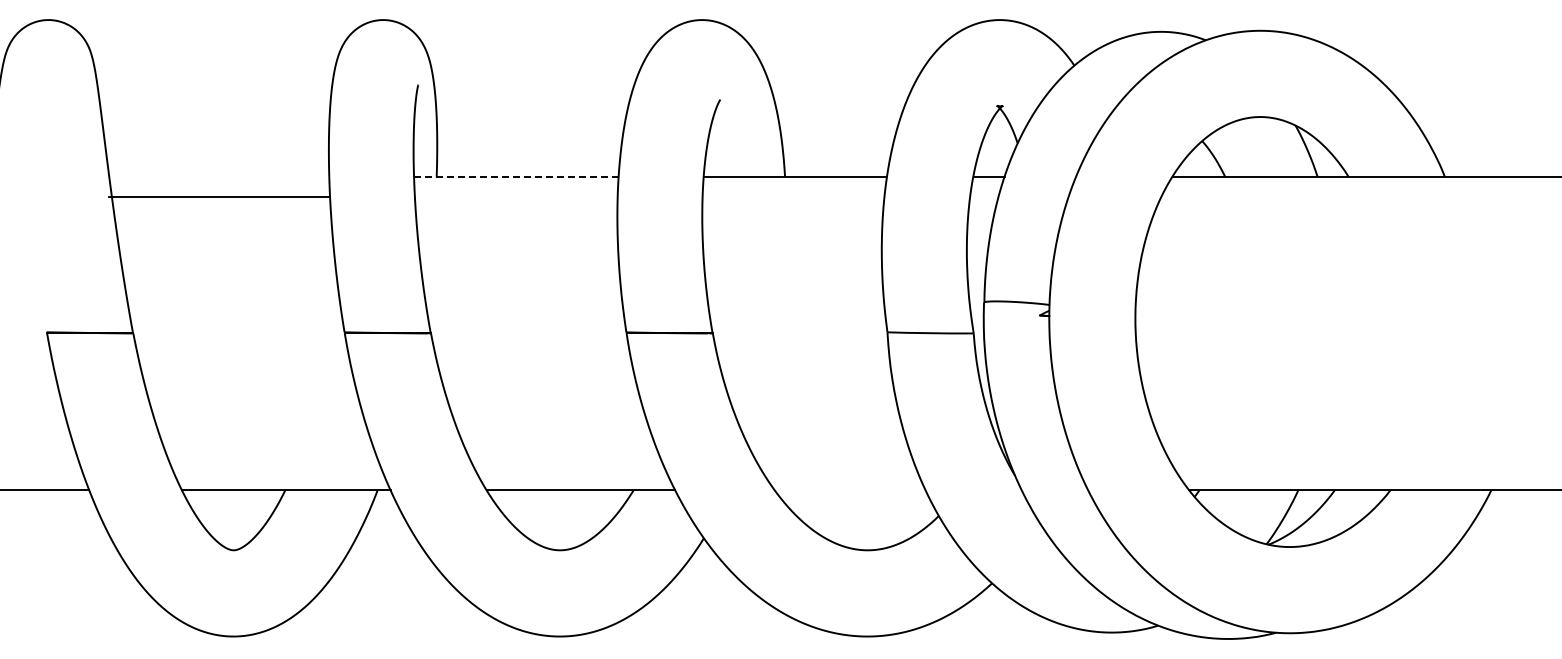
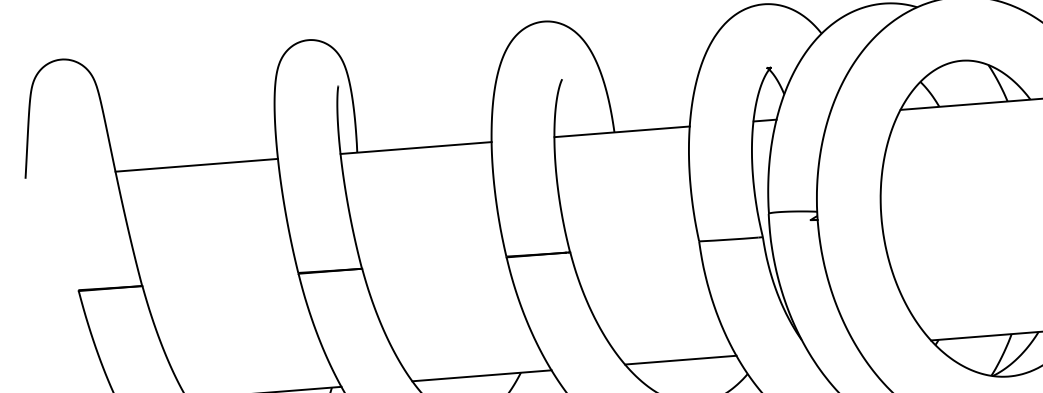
line: (515, 176) -> (415, 147), dashed -> solid
line: (219, 196) -> (196, 165), moved
line: (849, 490) -> (680, 360), added

